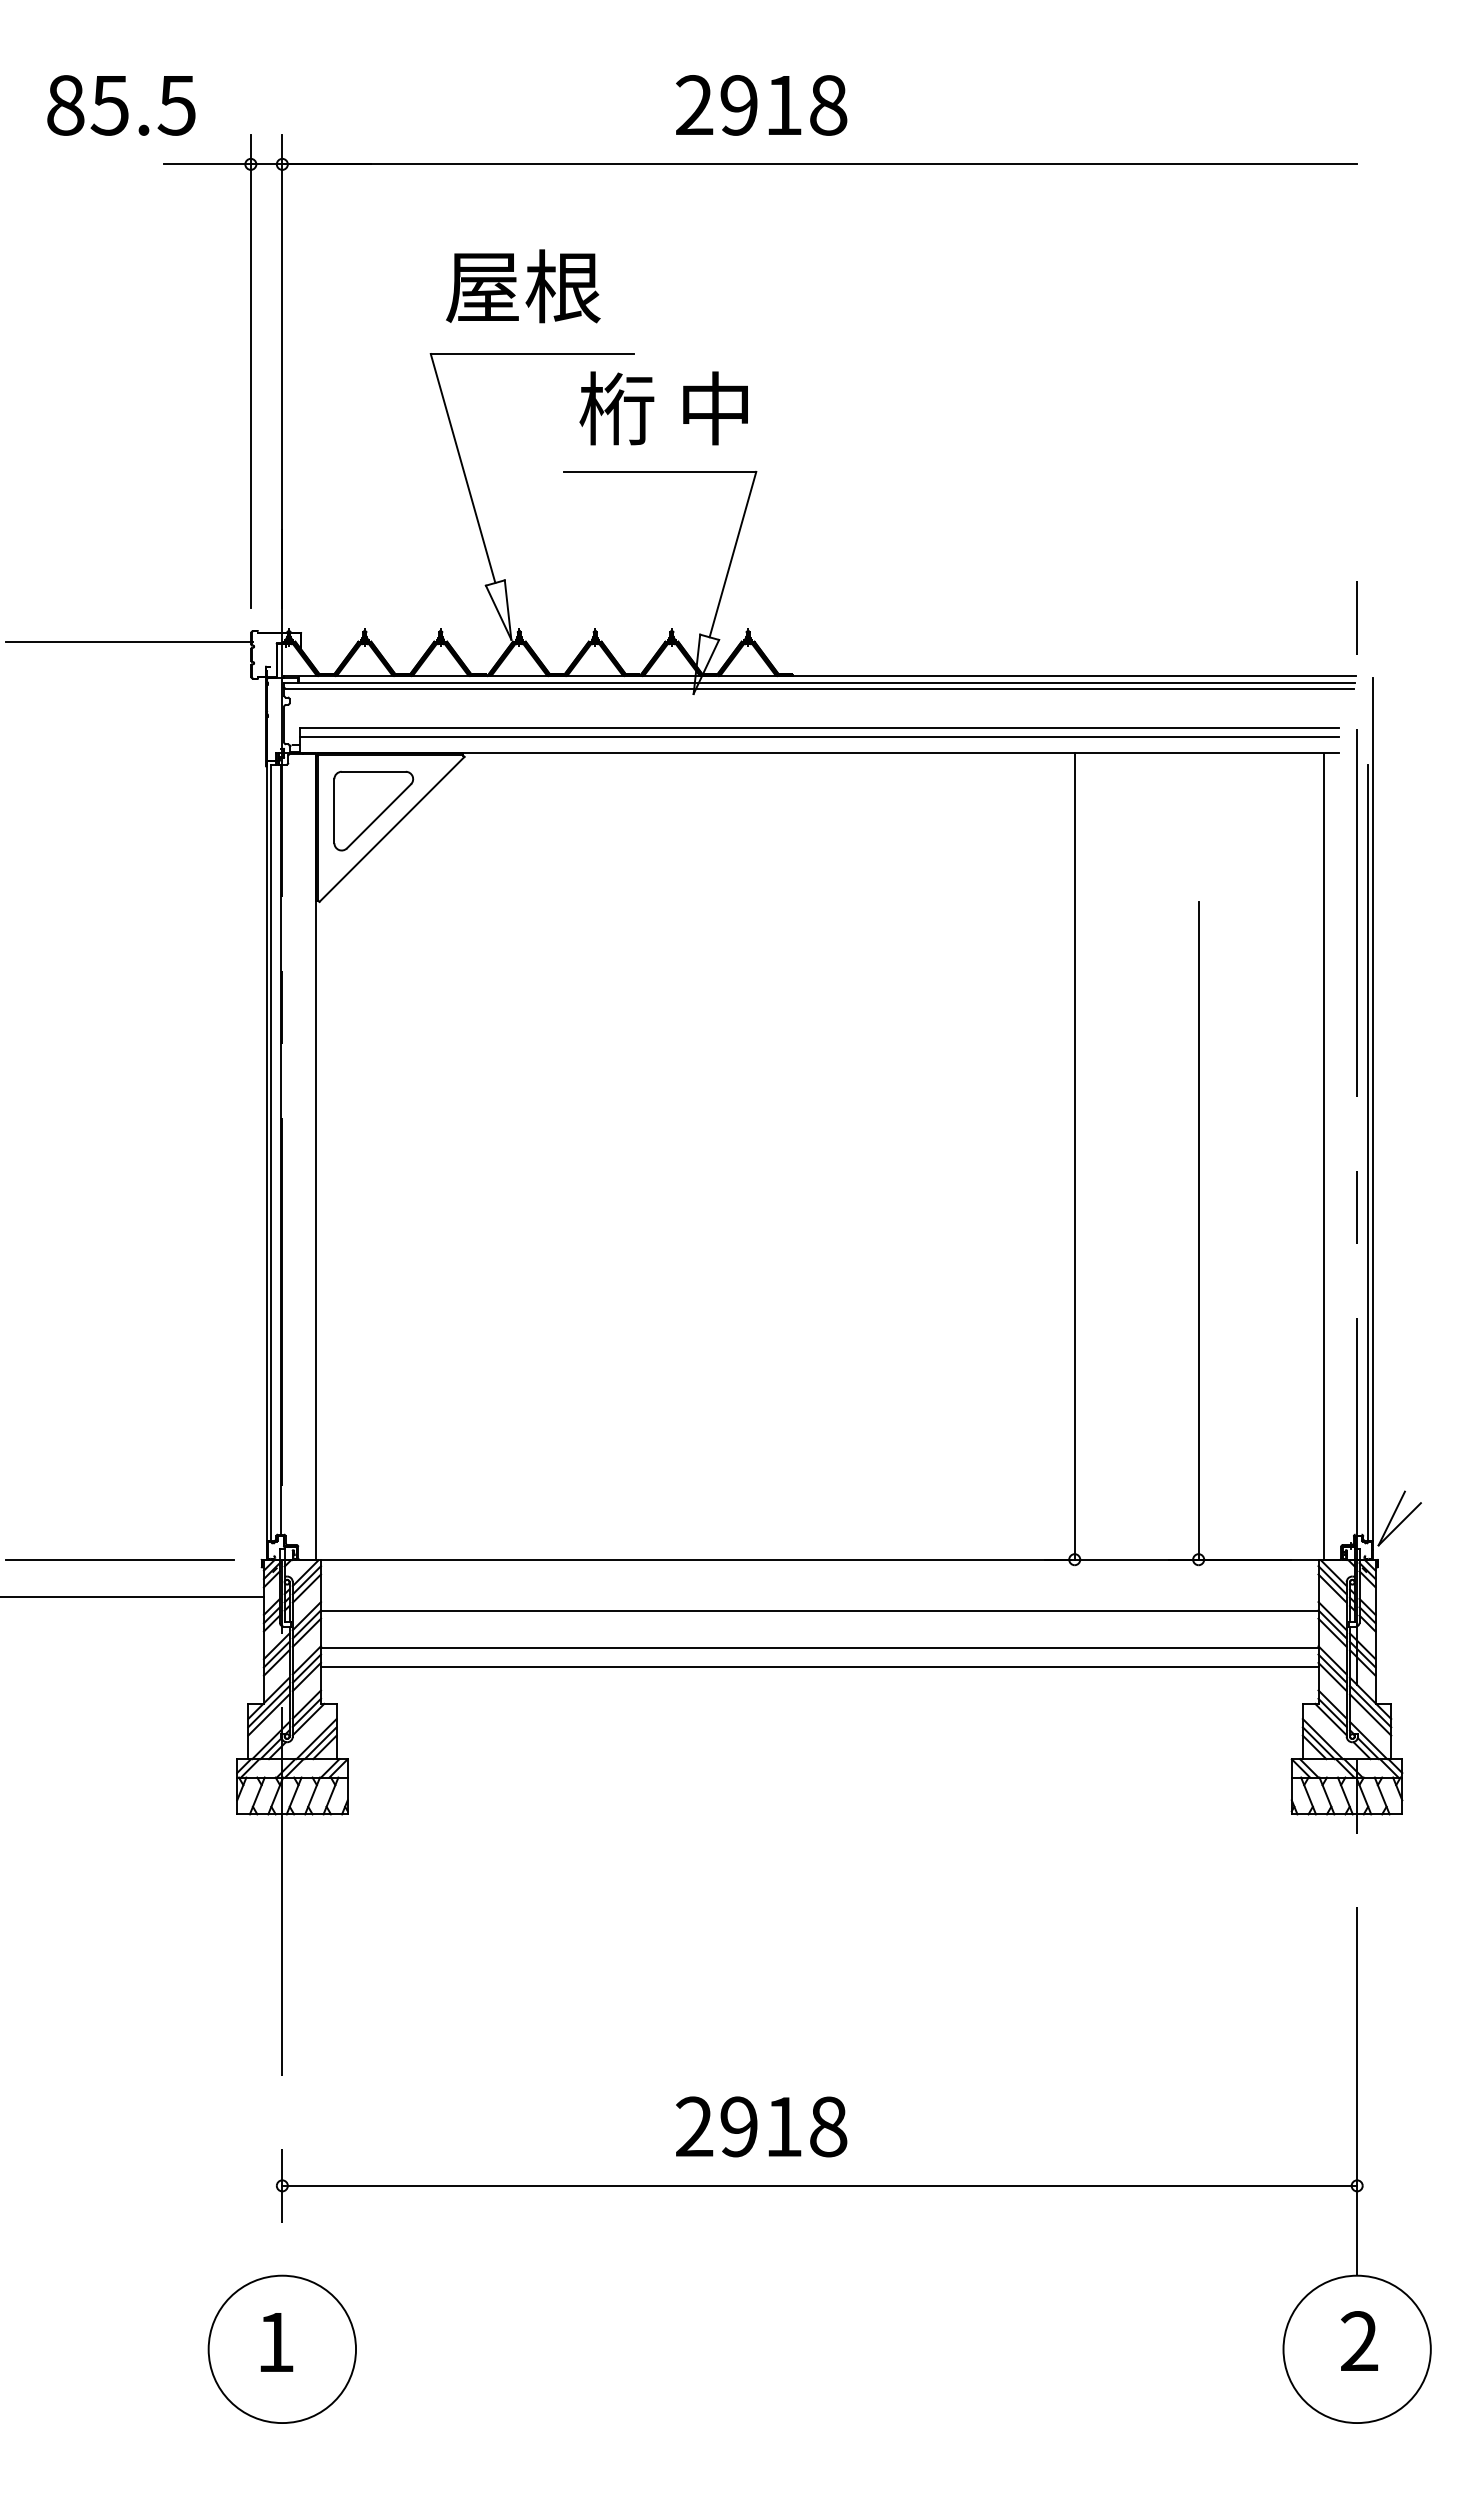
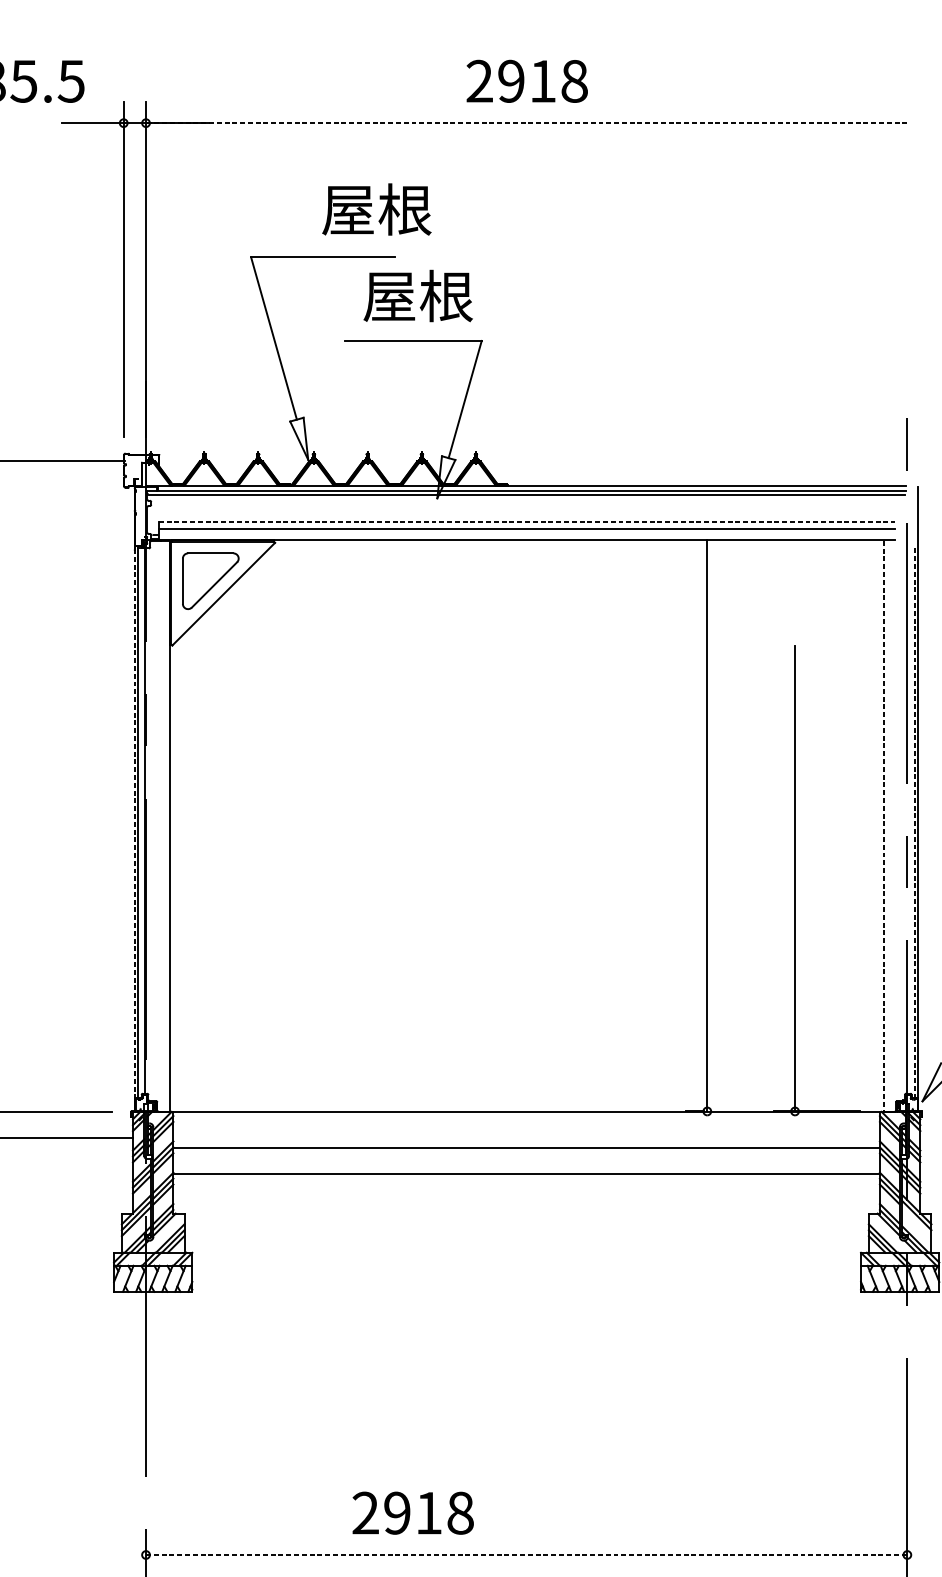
text: (761, 105) -> (527, 81), moved
line: (819, 164) -> (526, 123), solid -> dashed
text: (523, 286) -> (377, 209), moved
text: (663, 408) -> (416, 296), 桁 中 -> 屋根
line: (820, 727) -> (527, 522), solid -> dashed
line: (266, 1119) -> (134, 799), solid -> dashed
line: (1368, 1153) -> (915, 823), solid -> dashed
line: (1323, 1157) -> (883, 826), solid -> dashed
line: (819, 1666) -> (526, 1187), removed
line: (1370, 1714) -> (916, 1221), removed
text: (761, 2126) -> (413, 1512), moved
line: (820, 2185) -> (527, 1554), solid -> dashed

